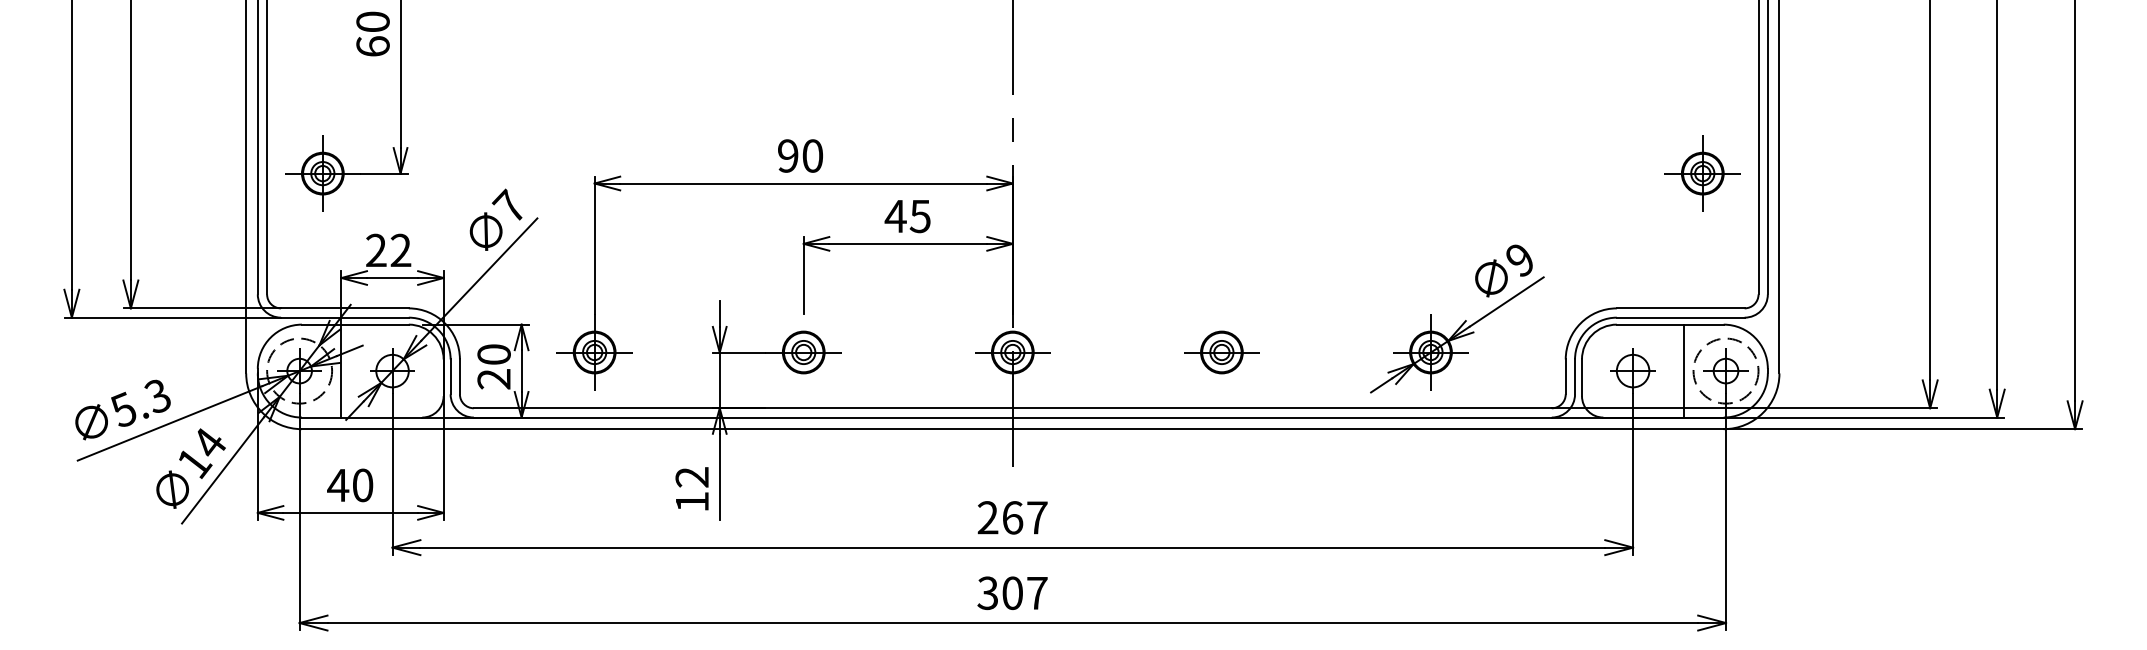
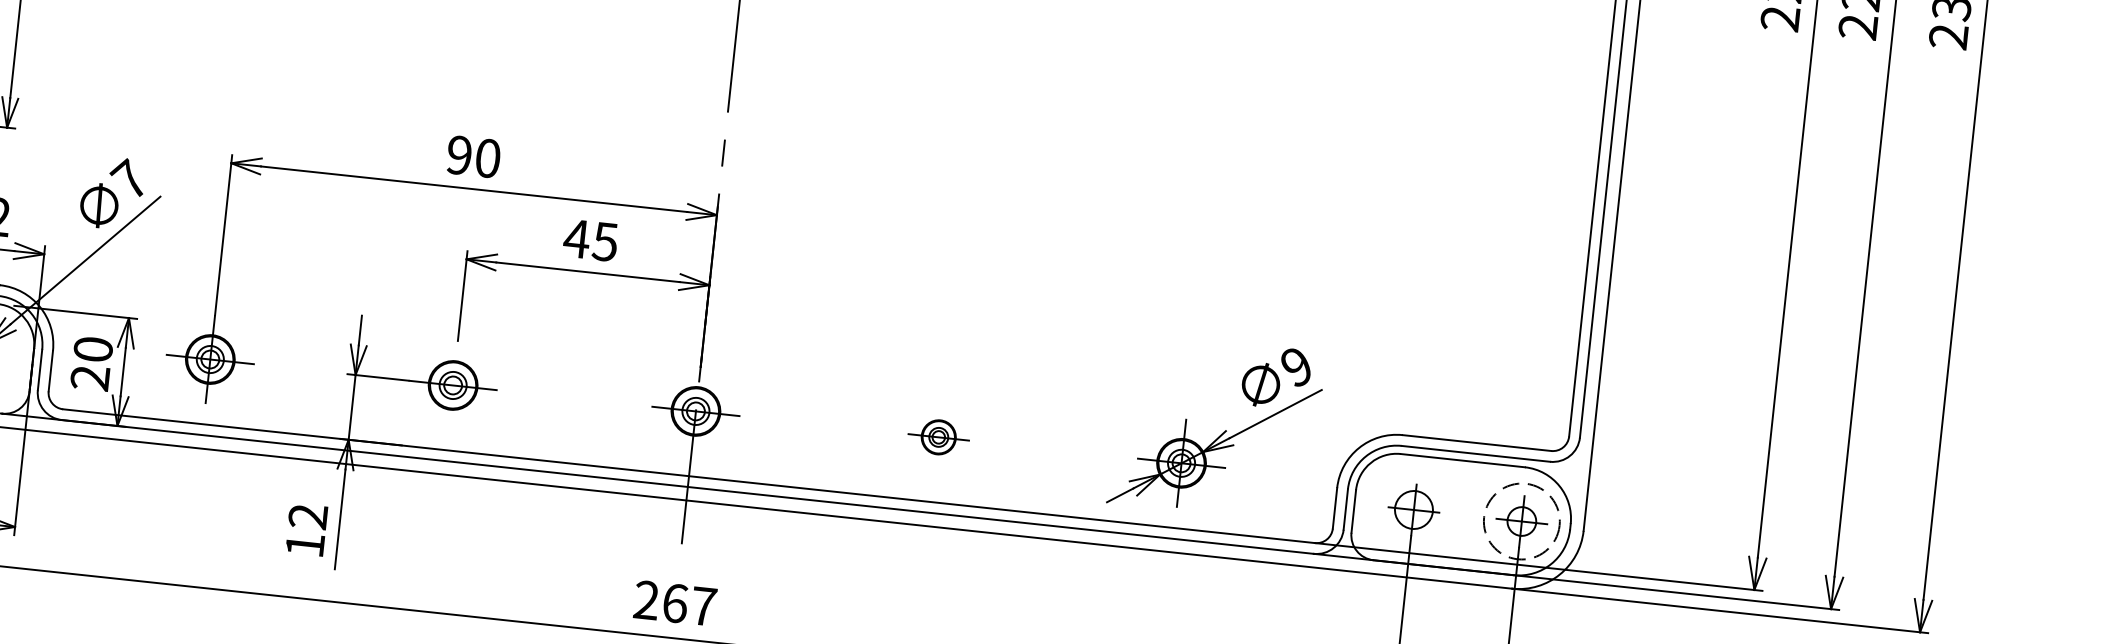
part: (1702, 173) -> (1519, 289), removed
part: (1221, 352) -> (938, 437), size x0.7
line: (1684, 370) -> (1473, 515), removed

